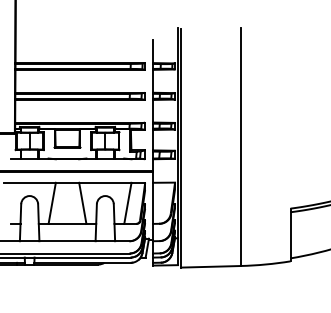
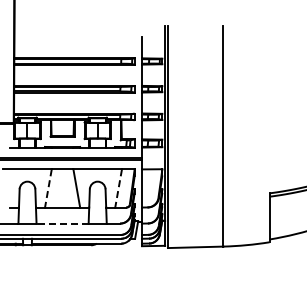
line: (52, 203) -> (48, 188), solid -> dashed
line: (127, 203) -> (118, 188), solid -> dashed
line: (67, 241) -> (62, 223), solid -> dashed

